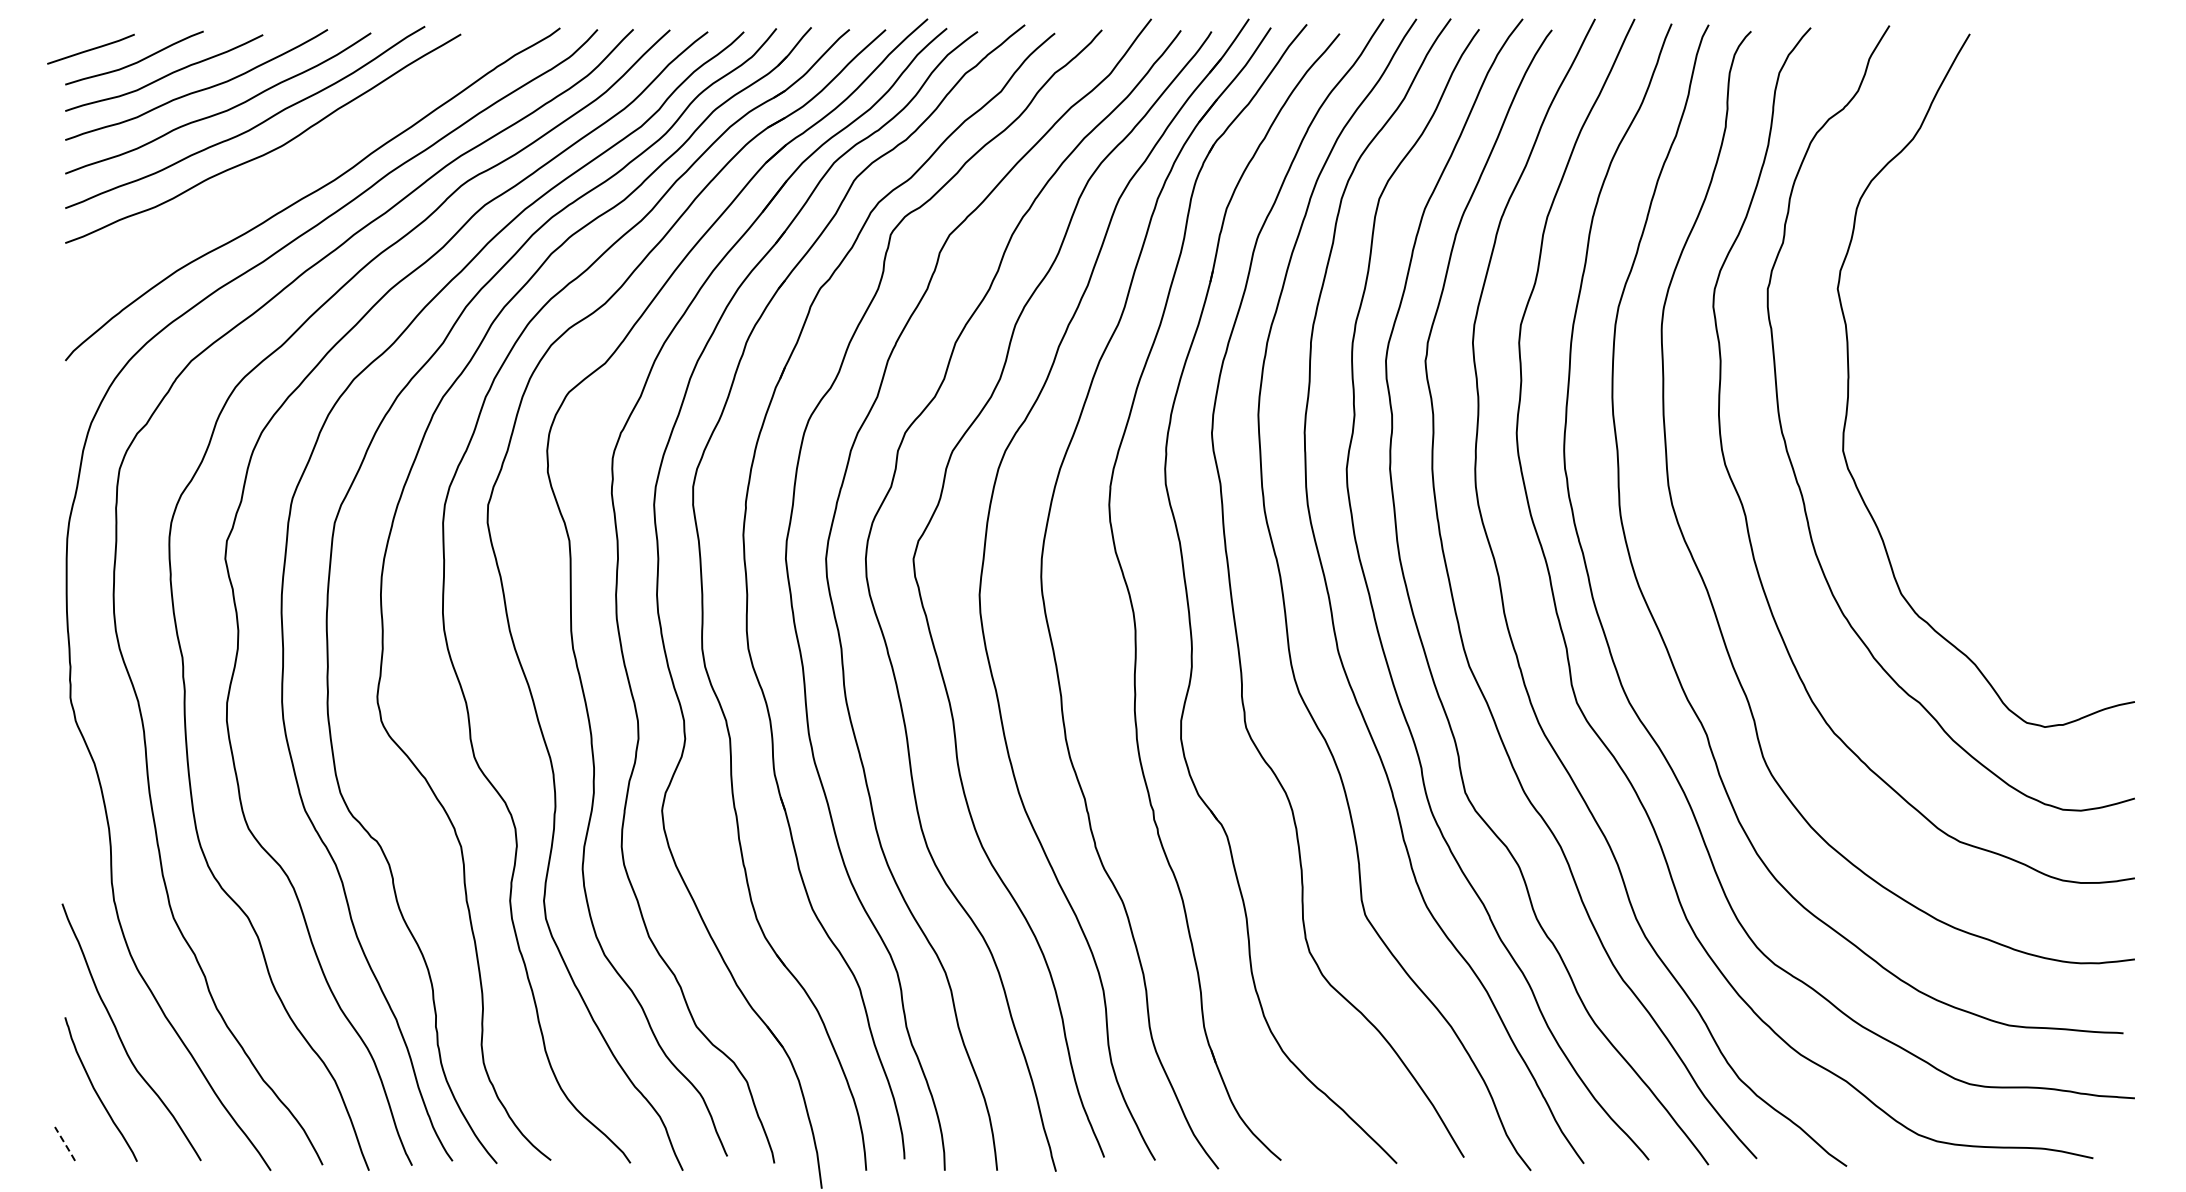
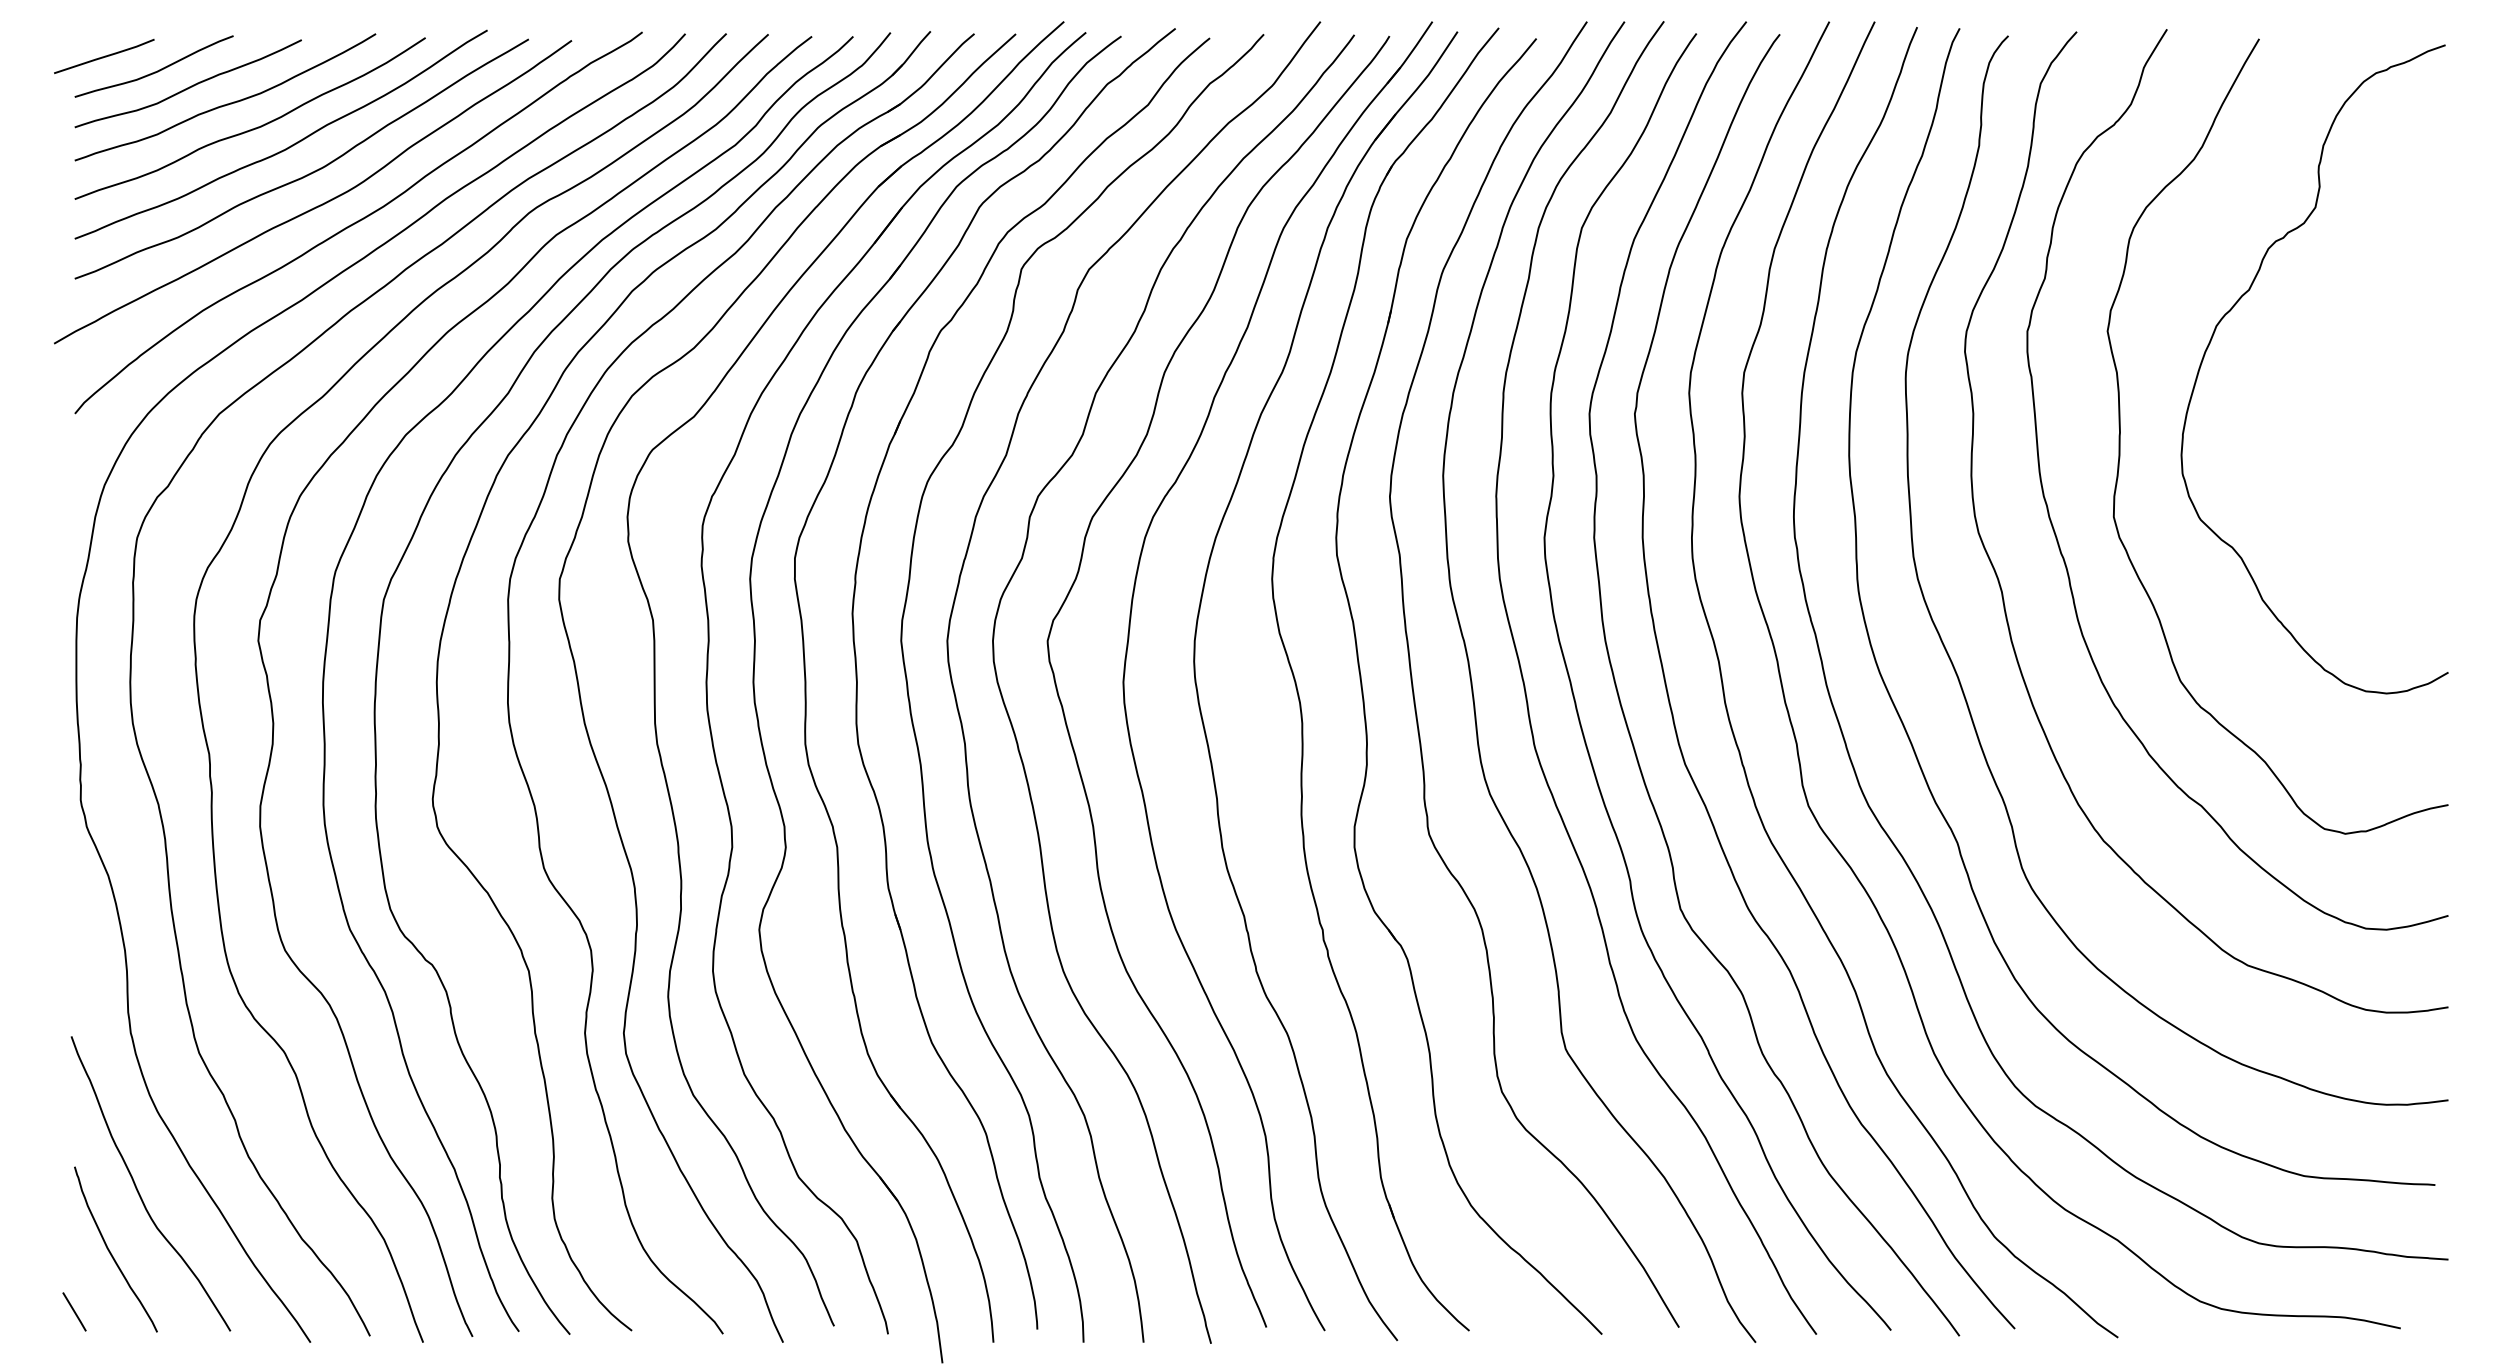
curve: (278, 178) -> (319, 204), added
curve: (1950, 265) -> (2236, 304), added
line: (65, 1144) -> (75, 1312), dashed -> solid

